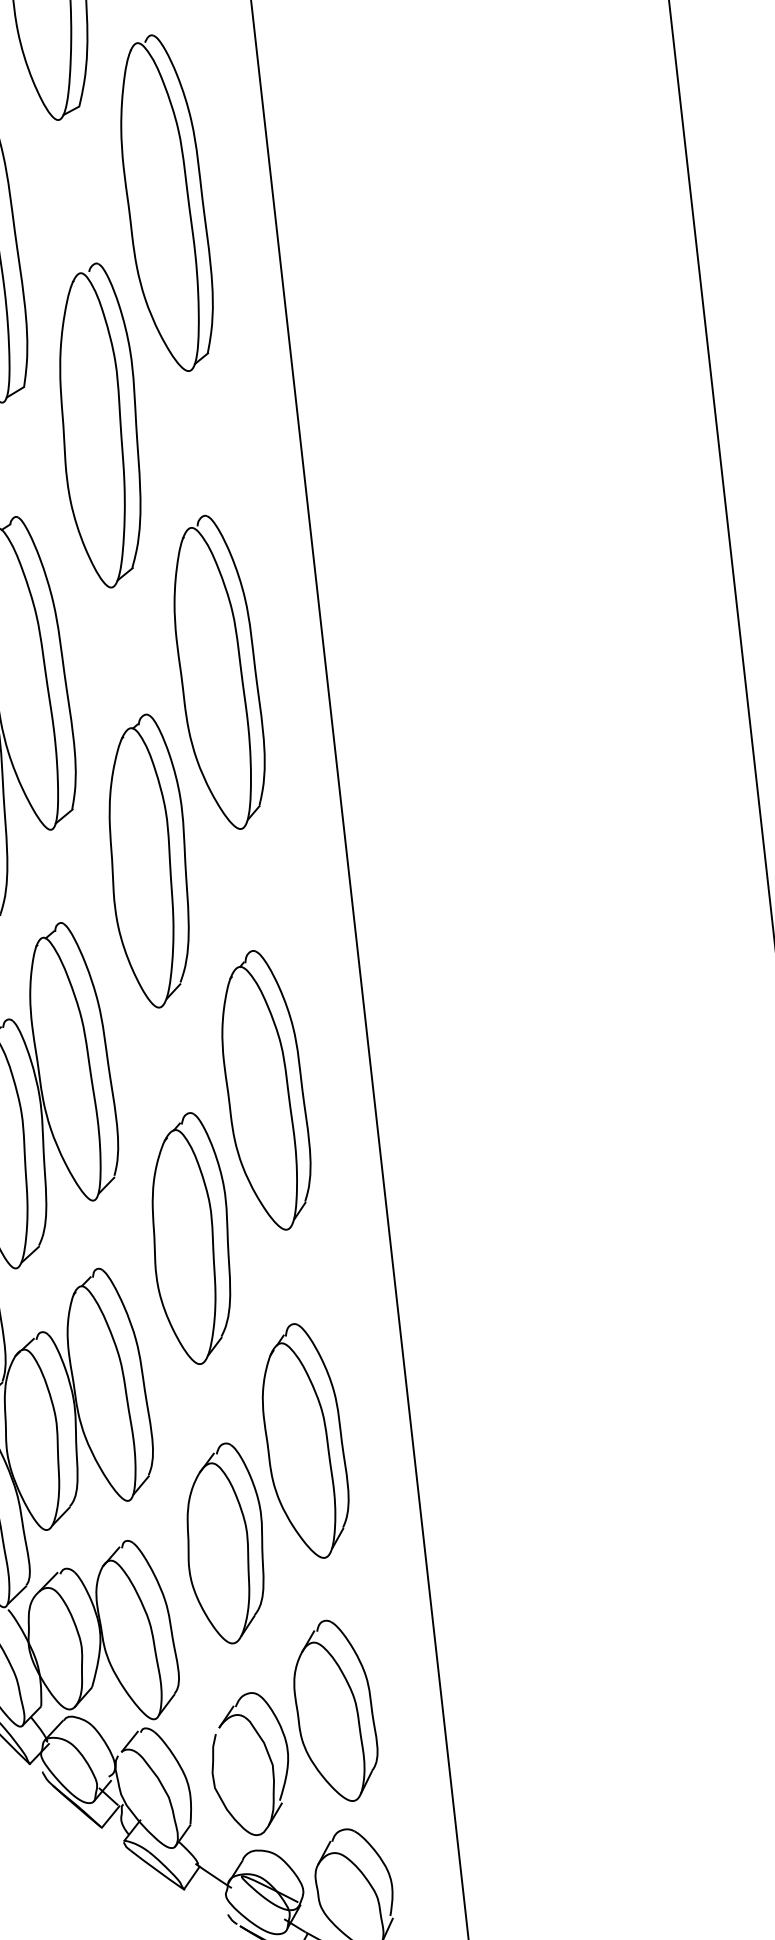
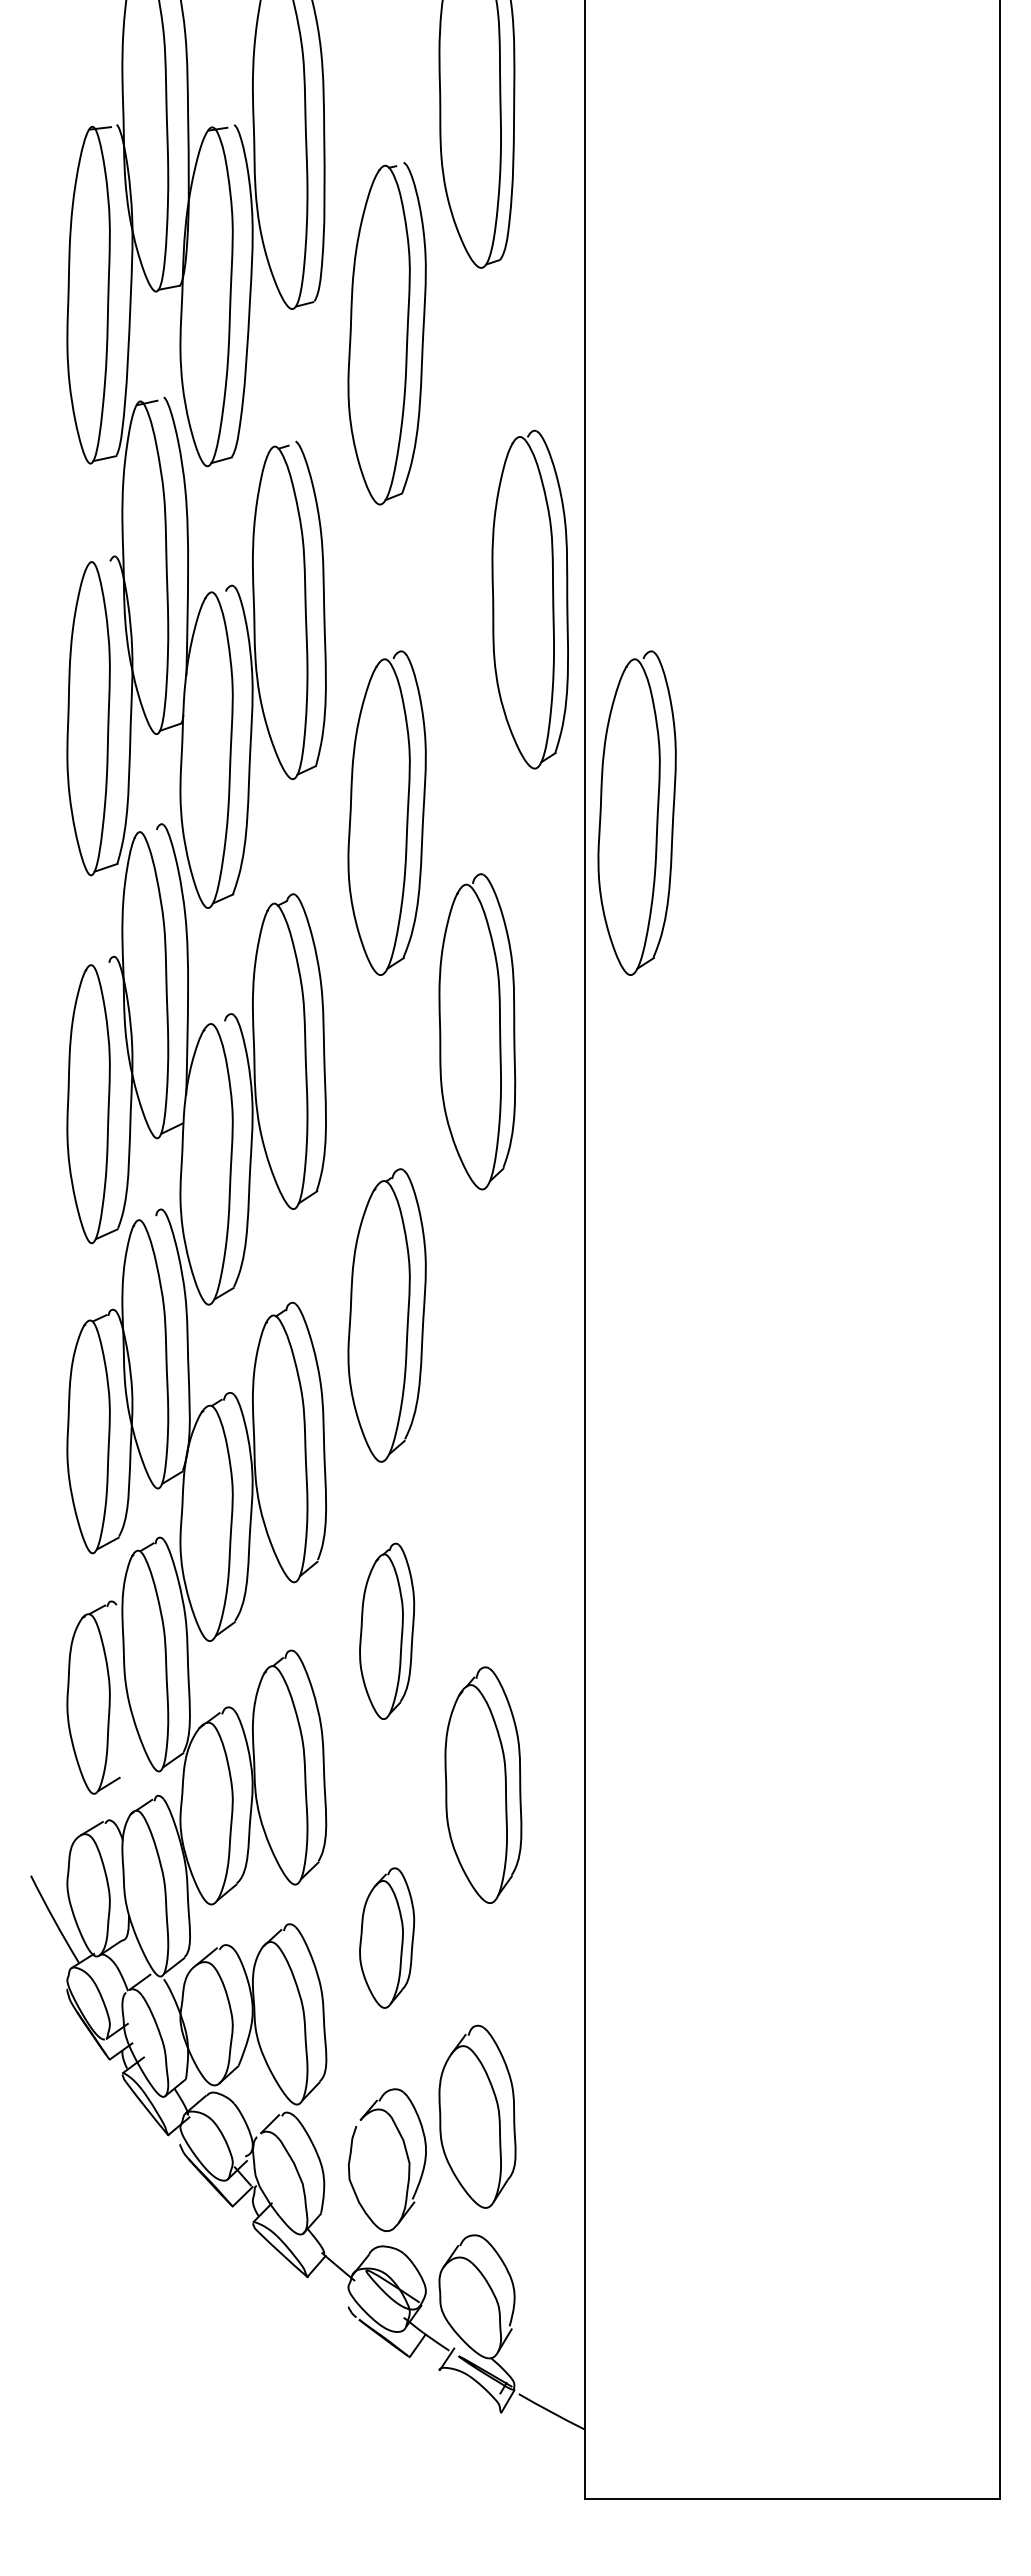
part: (165, 203) -> (529, 599), moved
part: (347, 397) -> (636, 812), added
part: (218, 672) -> (477, 1031), moved
part: (148, 861) -> (386, 1315), moved
part: (265, 1090) -> (477, 1492), removed
part: (190, 1239) -> (386, 1631), size x0.7
part: (304, 1440) -> (483, 1784), moved
part: (224, 1543) -> (386, 1937), size x0.7

